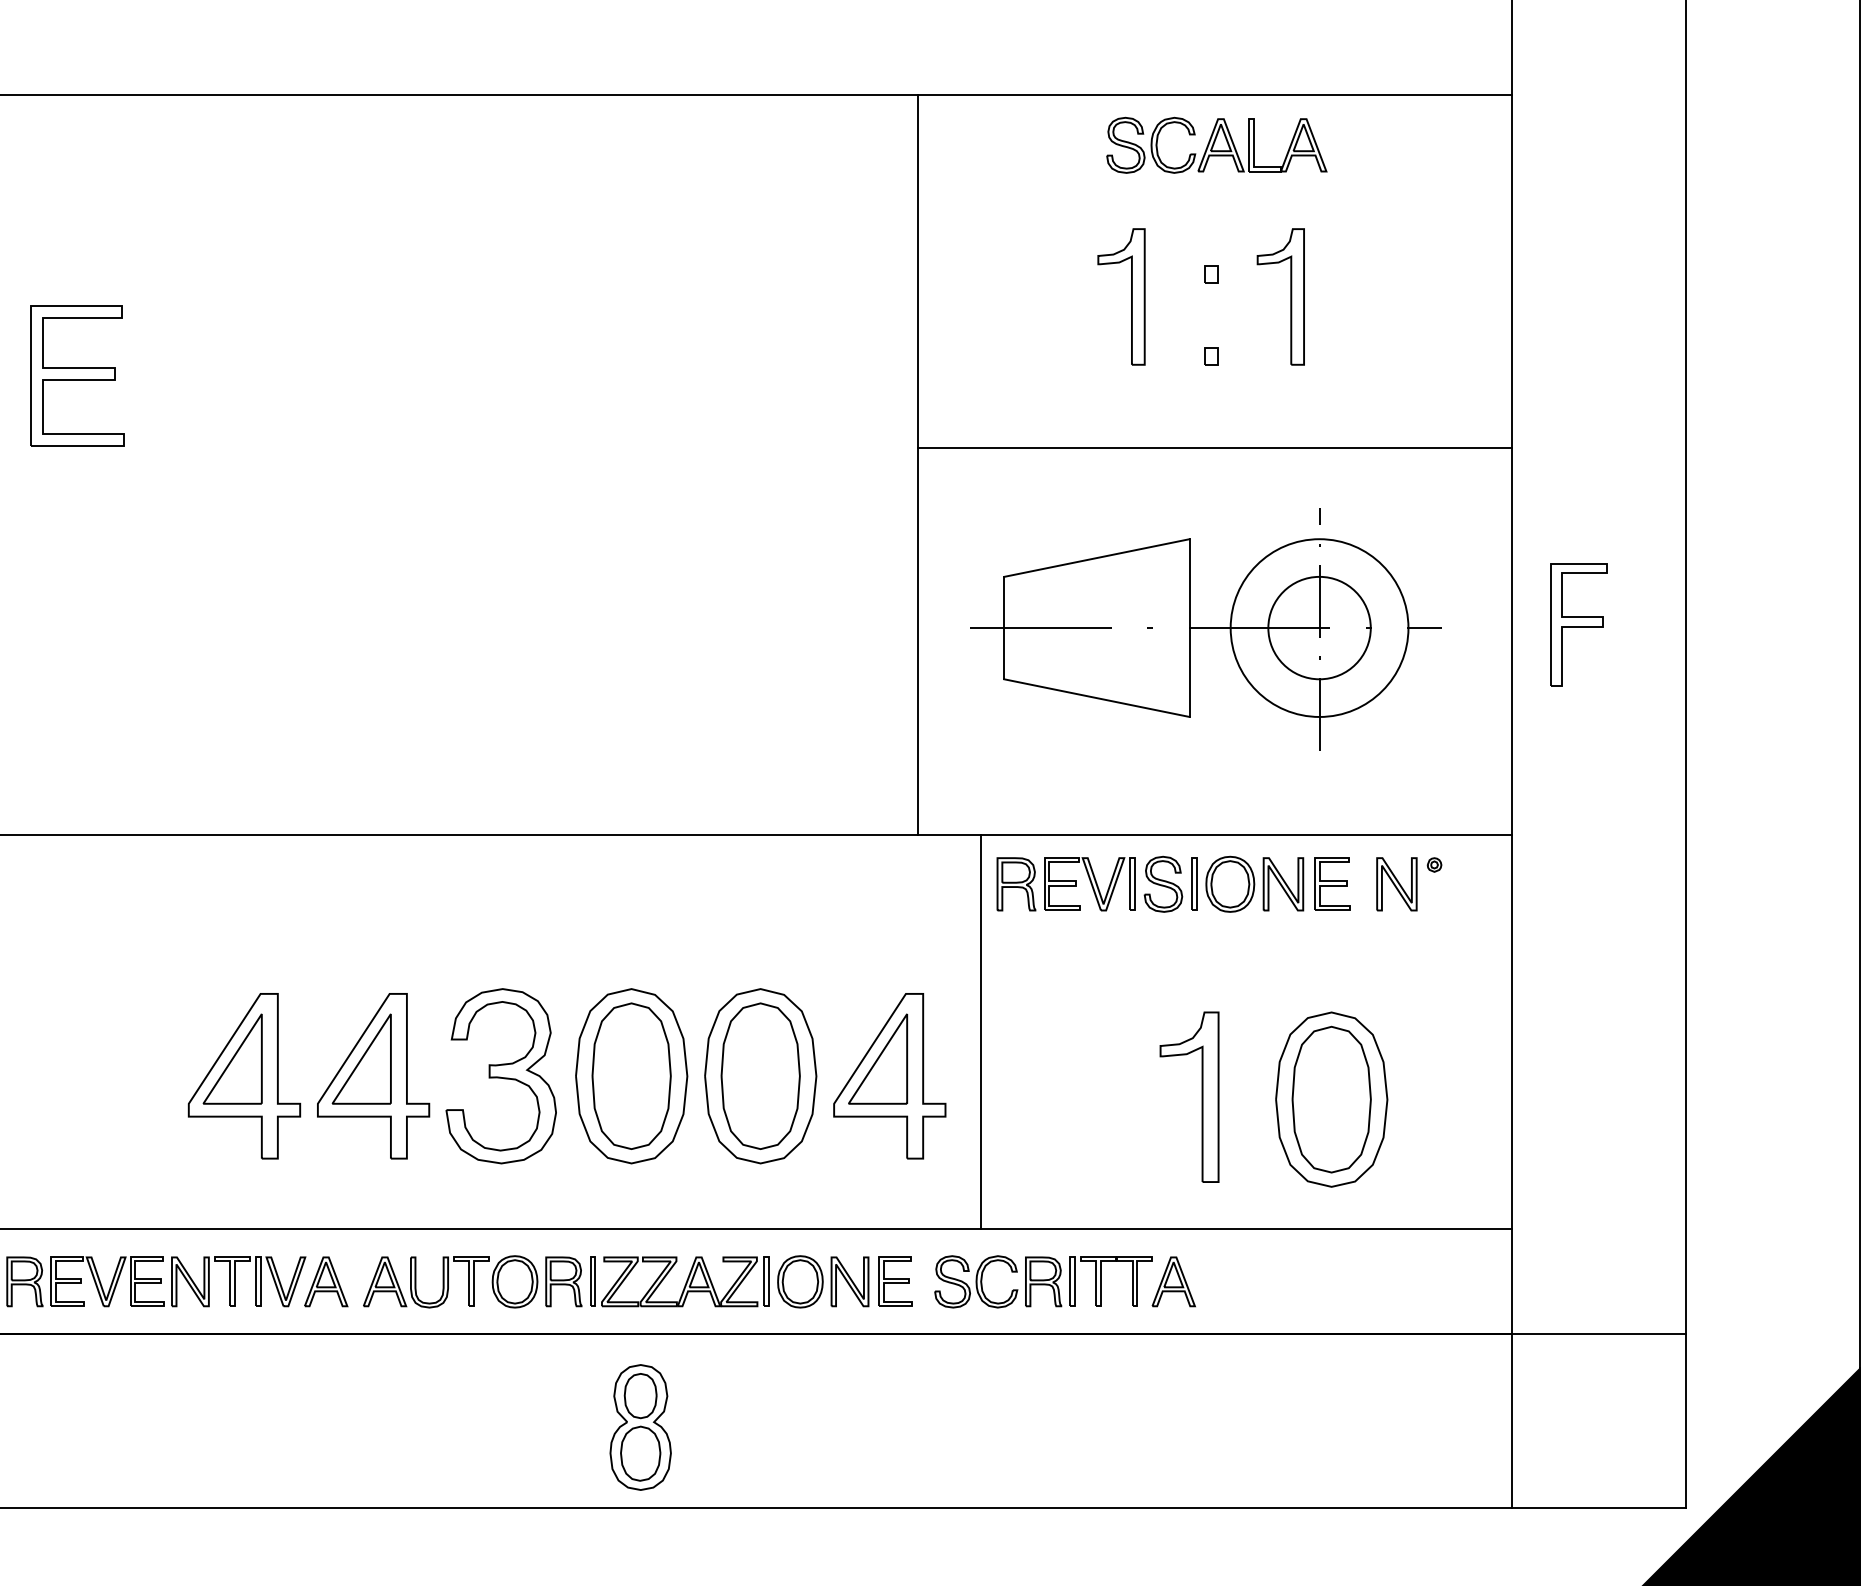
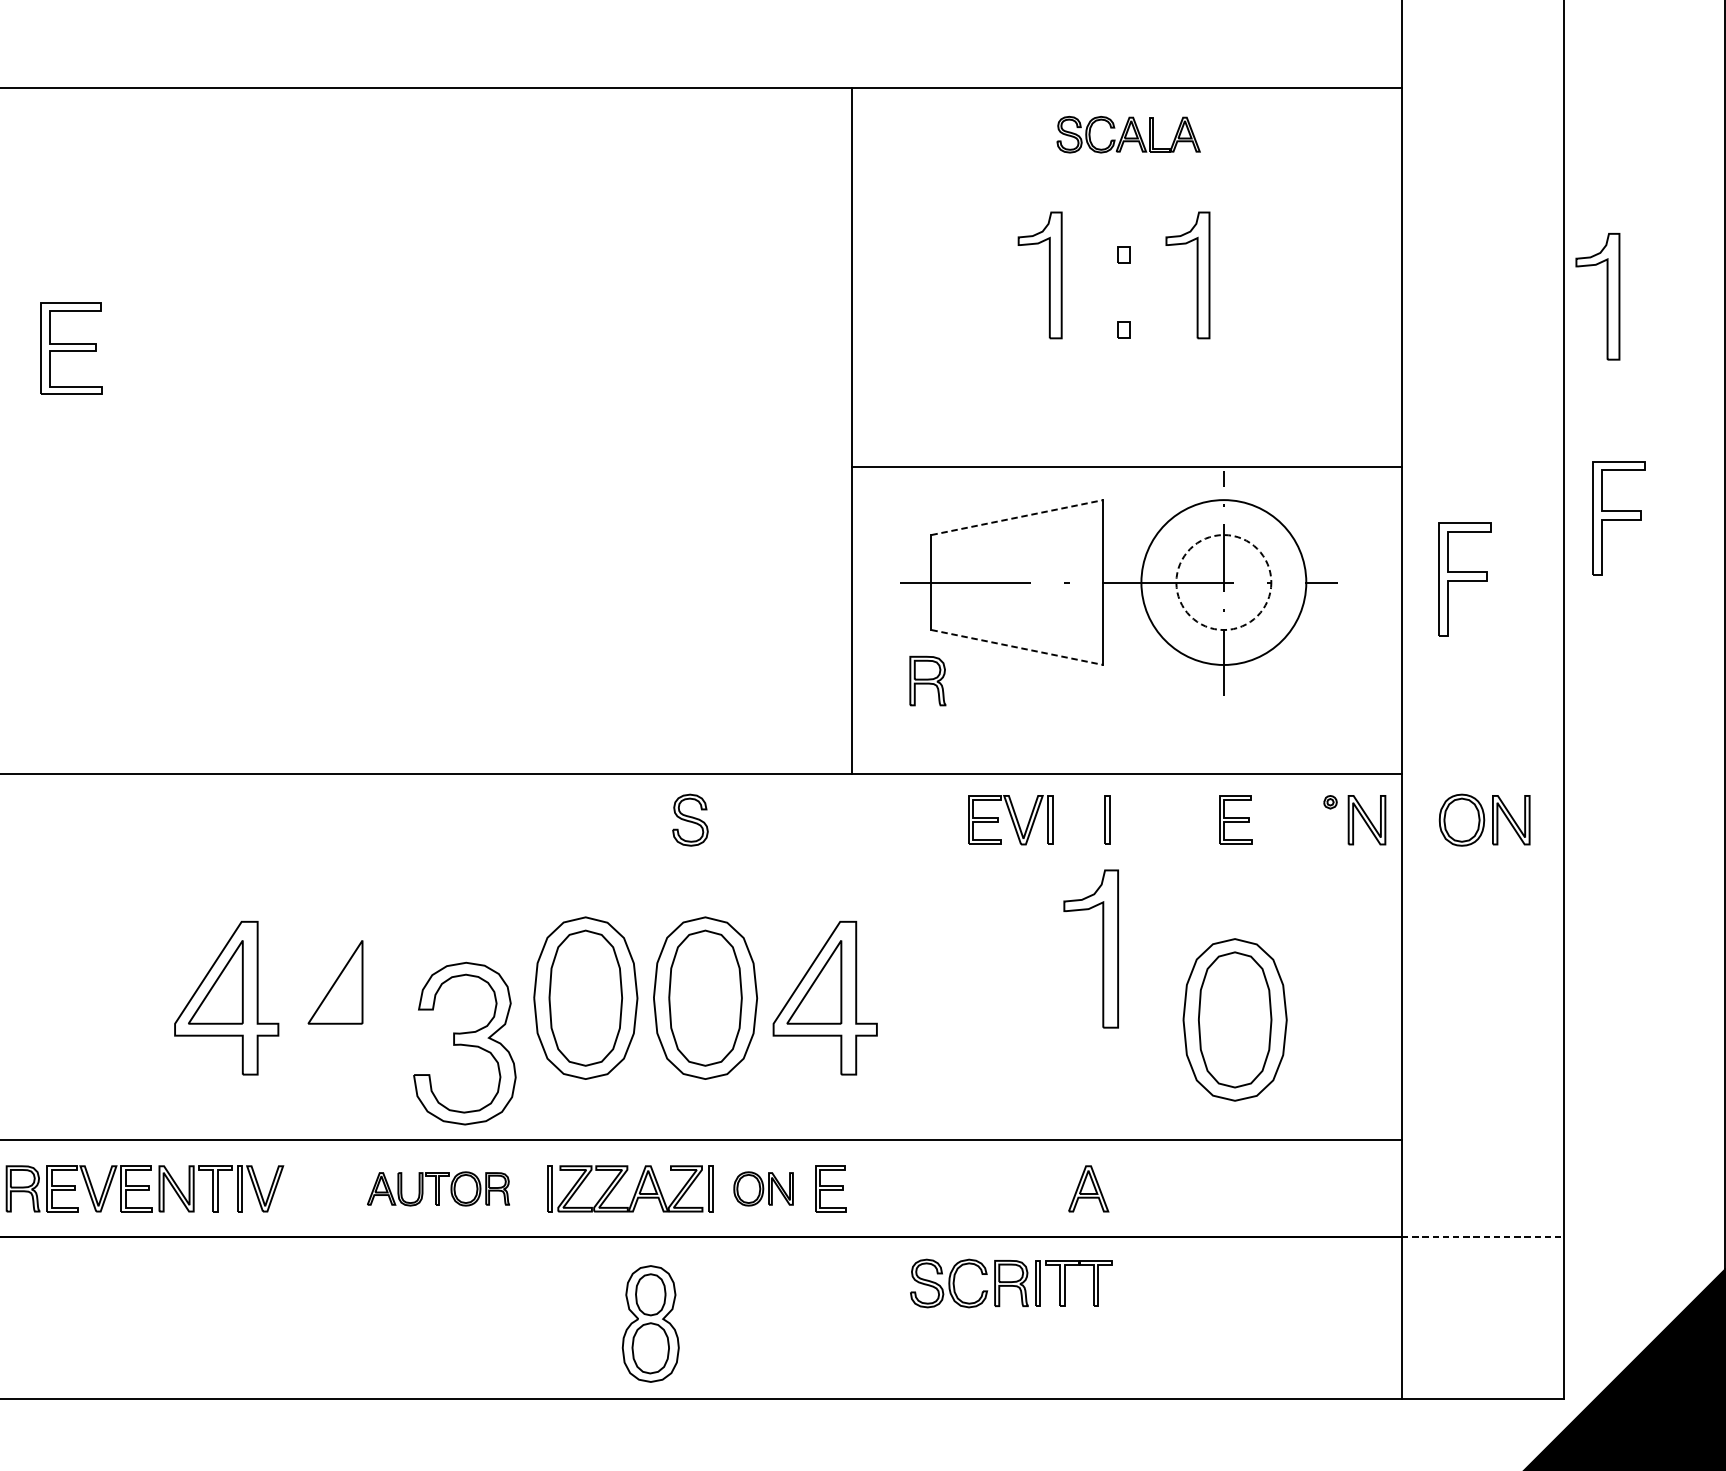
part: (1216, 144) -> (1128, 134), size x0.7
part: (1732, 319) -> (1606, 296), added
part: (77, 375) -> (71, 348), size x0.7
line: (1214, 448) -> (1126, 467), moved
line: (1096, 558) -> (1016, 518), solid -> dashed
part: (1744, 558) -> (1617, 518), added
circle: (1319, 627) -> (1223, 581), solid -> dashed
line: (1096, 698) -> (1016, 647), solid -> dashed
part: (1163, 883) -> (690, 819), moved
part: (1254, 883) -> (1484, 819), moved
part: (1016, 884) -> (927, 681), moved
part: (1396, 884) -> (1366, 820), moved
line: (981, 1031) -> (910, 956), removed
part: (373, 1076) -> (346, 998), removed
part: (500, 1076) -> (464, 1043), moved
part: (1201, 1096) -> (1102, 948), moved
part: (326, 1281) -> (302, 1188), removed
part: (472, 1281) -> (438, 1188), size x0.7
part: (823, 1281) -> (763, 1188), size x0.7
part: (1043, 1281) -> (1011, 1283), moved
line: (1599, 1333) -> (1483, 1236), solid -> dashed
part: (640, 1427) -> (650, 1323), moved

